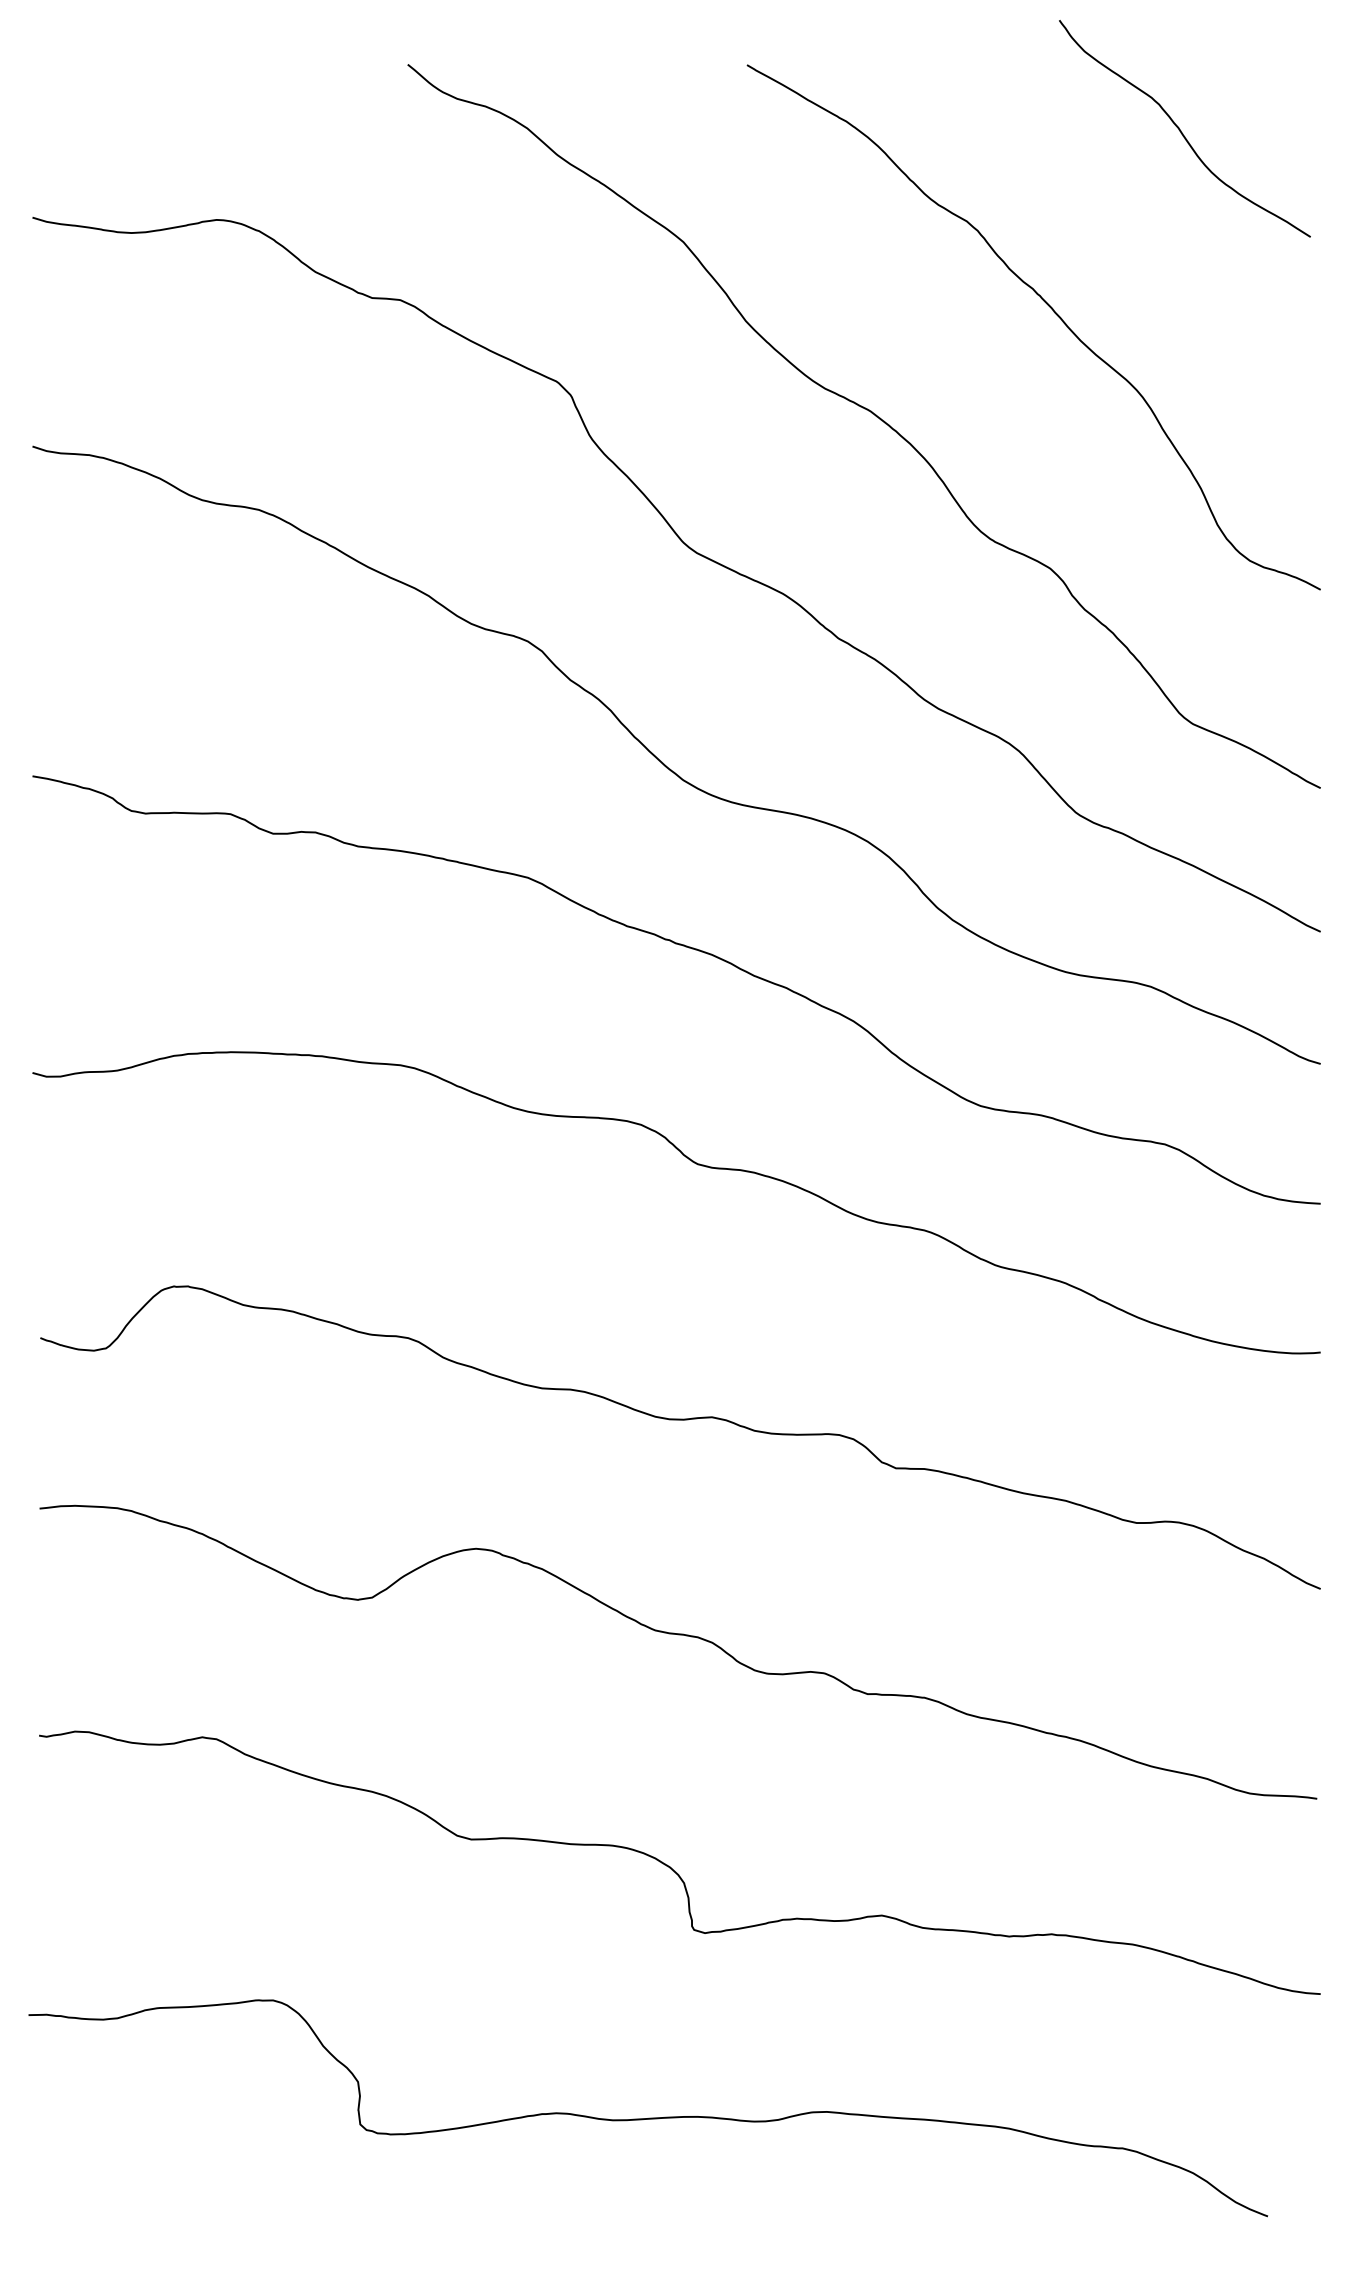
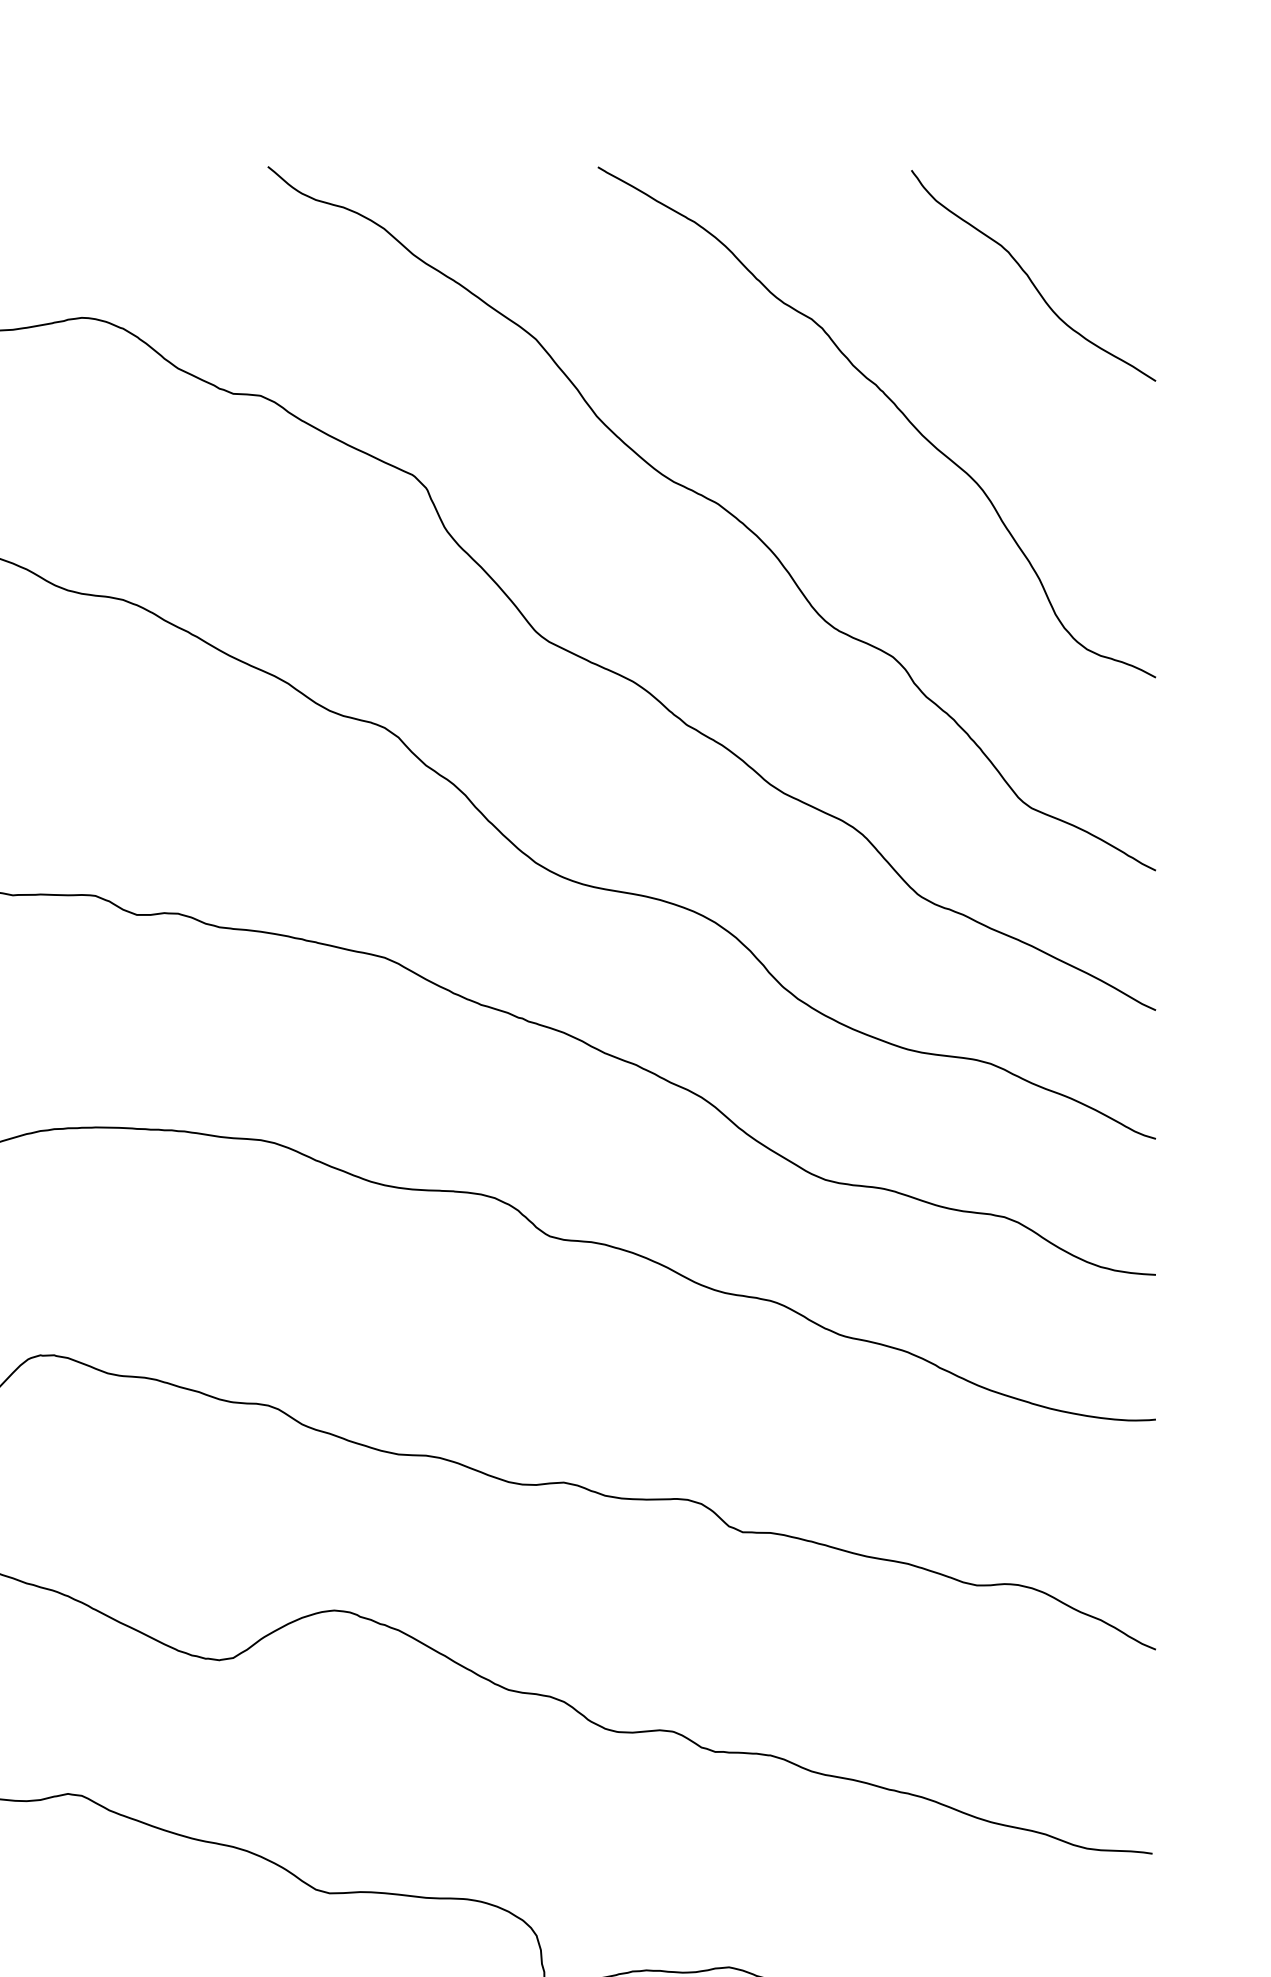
curve: (1181, 130) -> (1030, 277), moved

